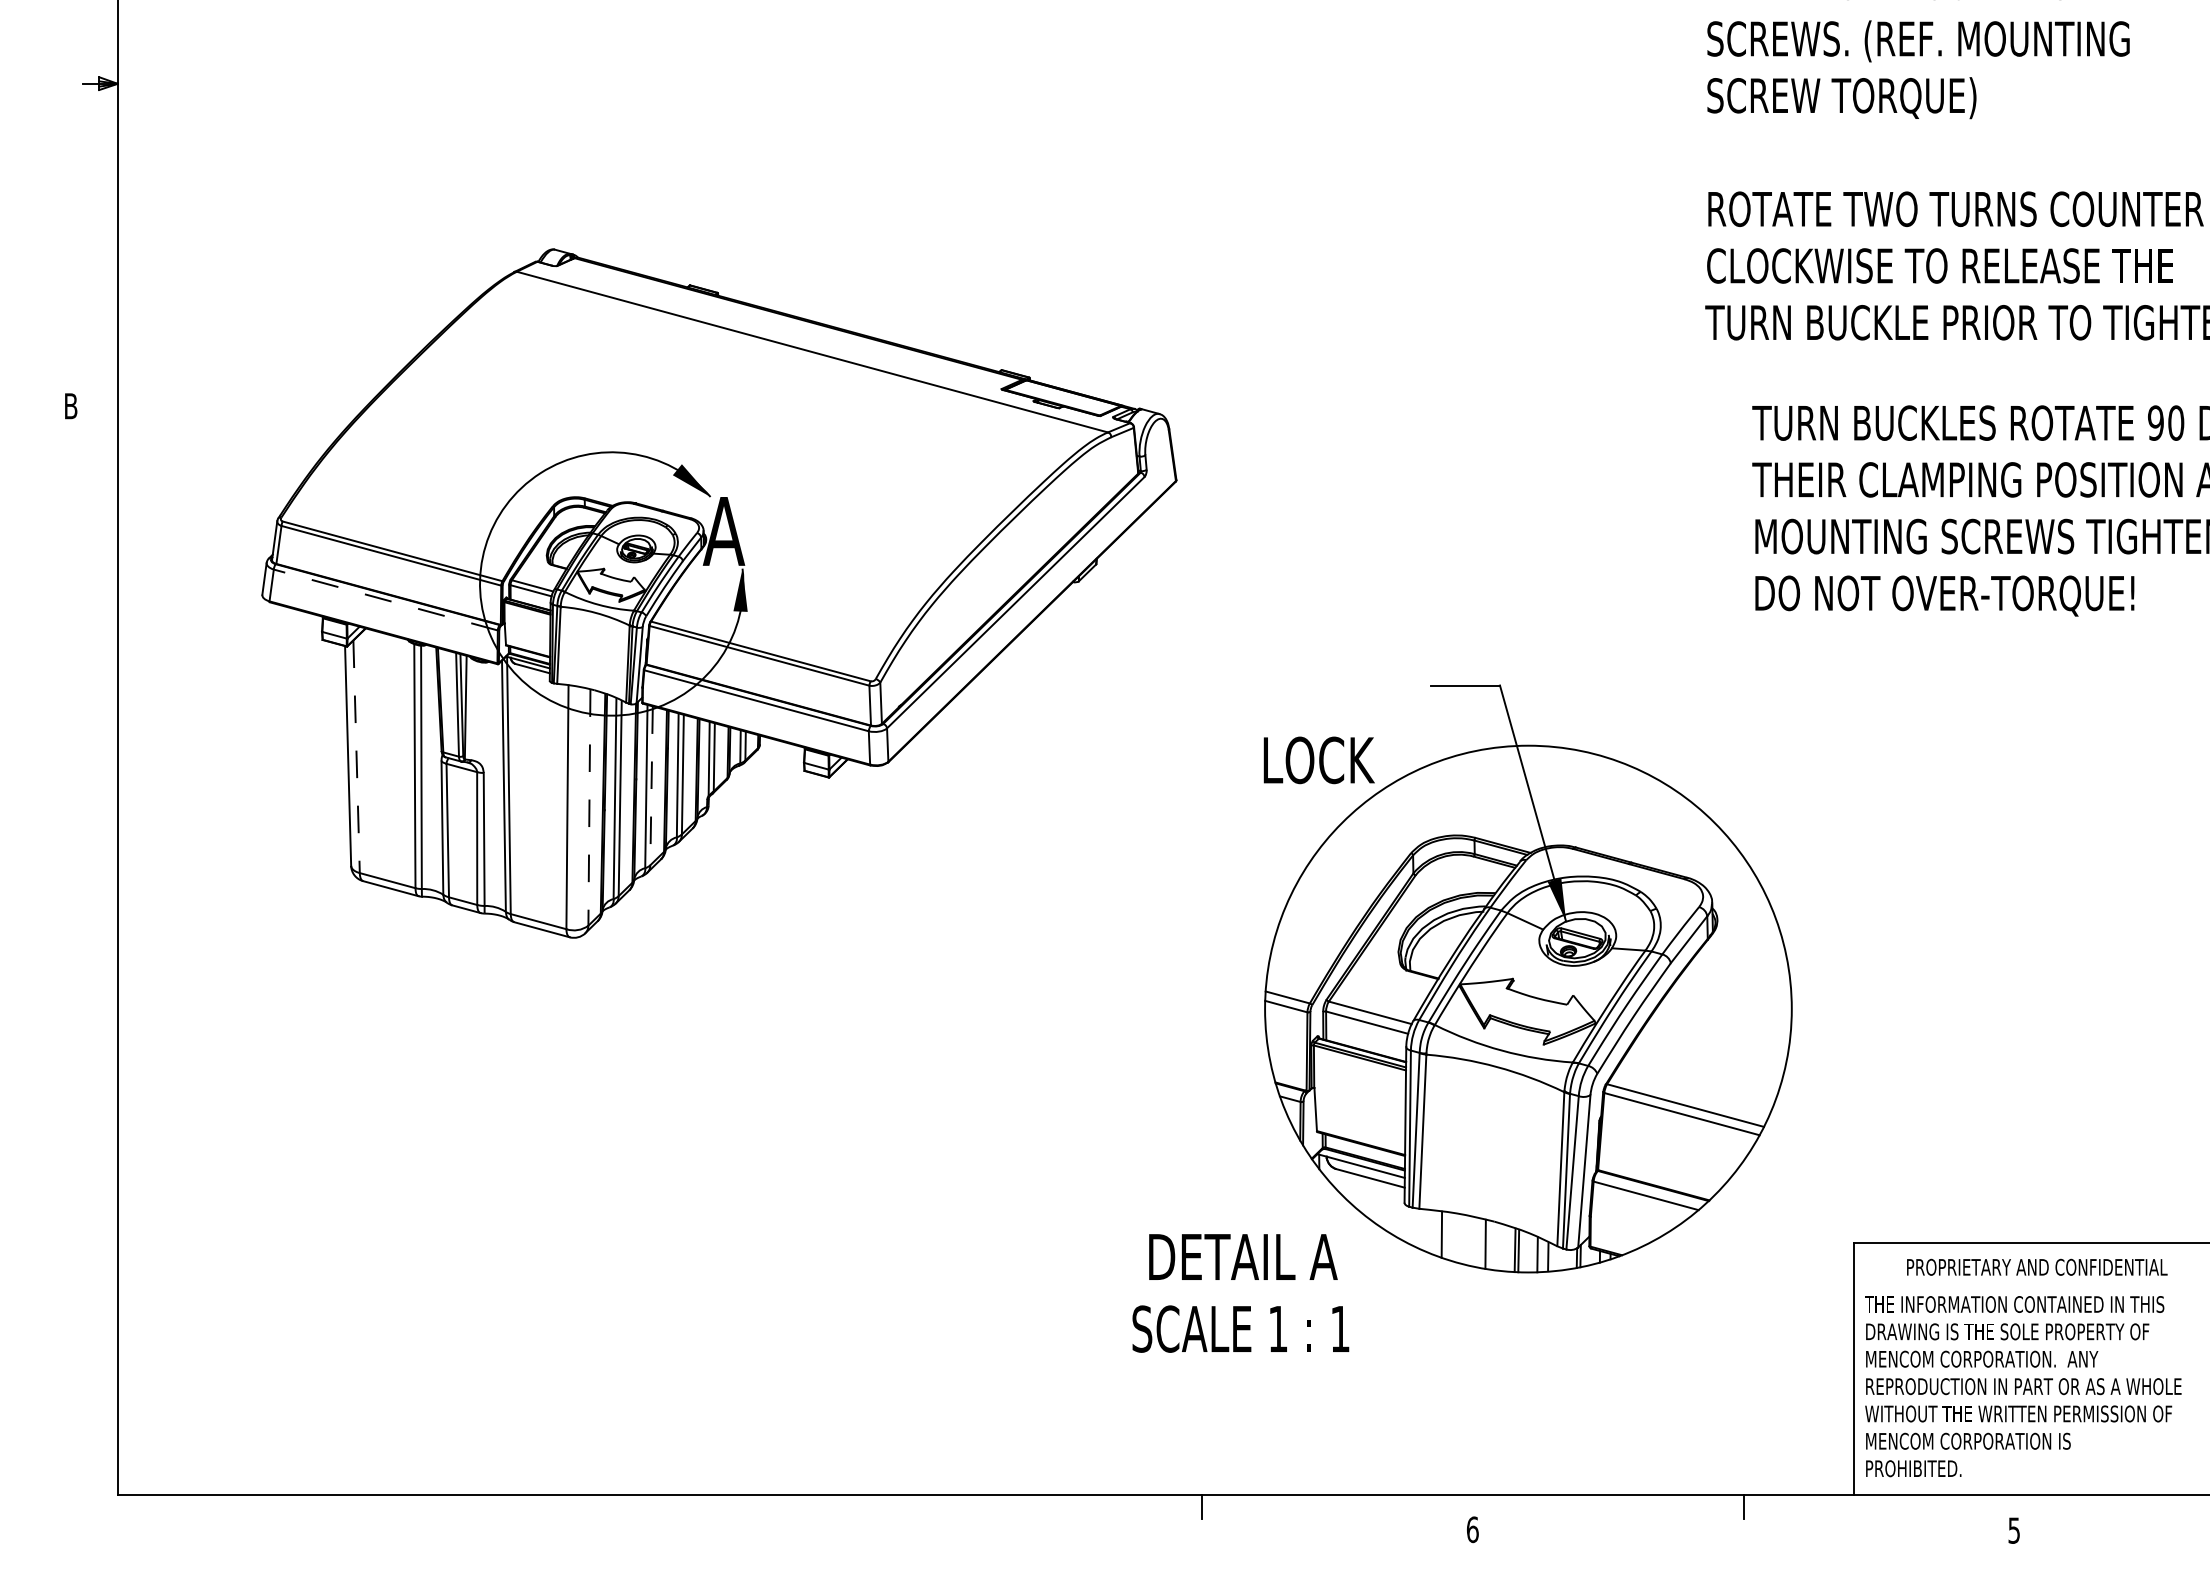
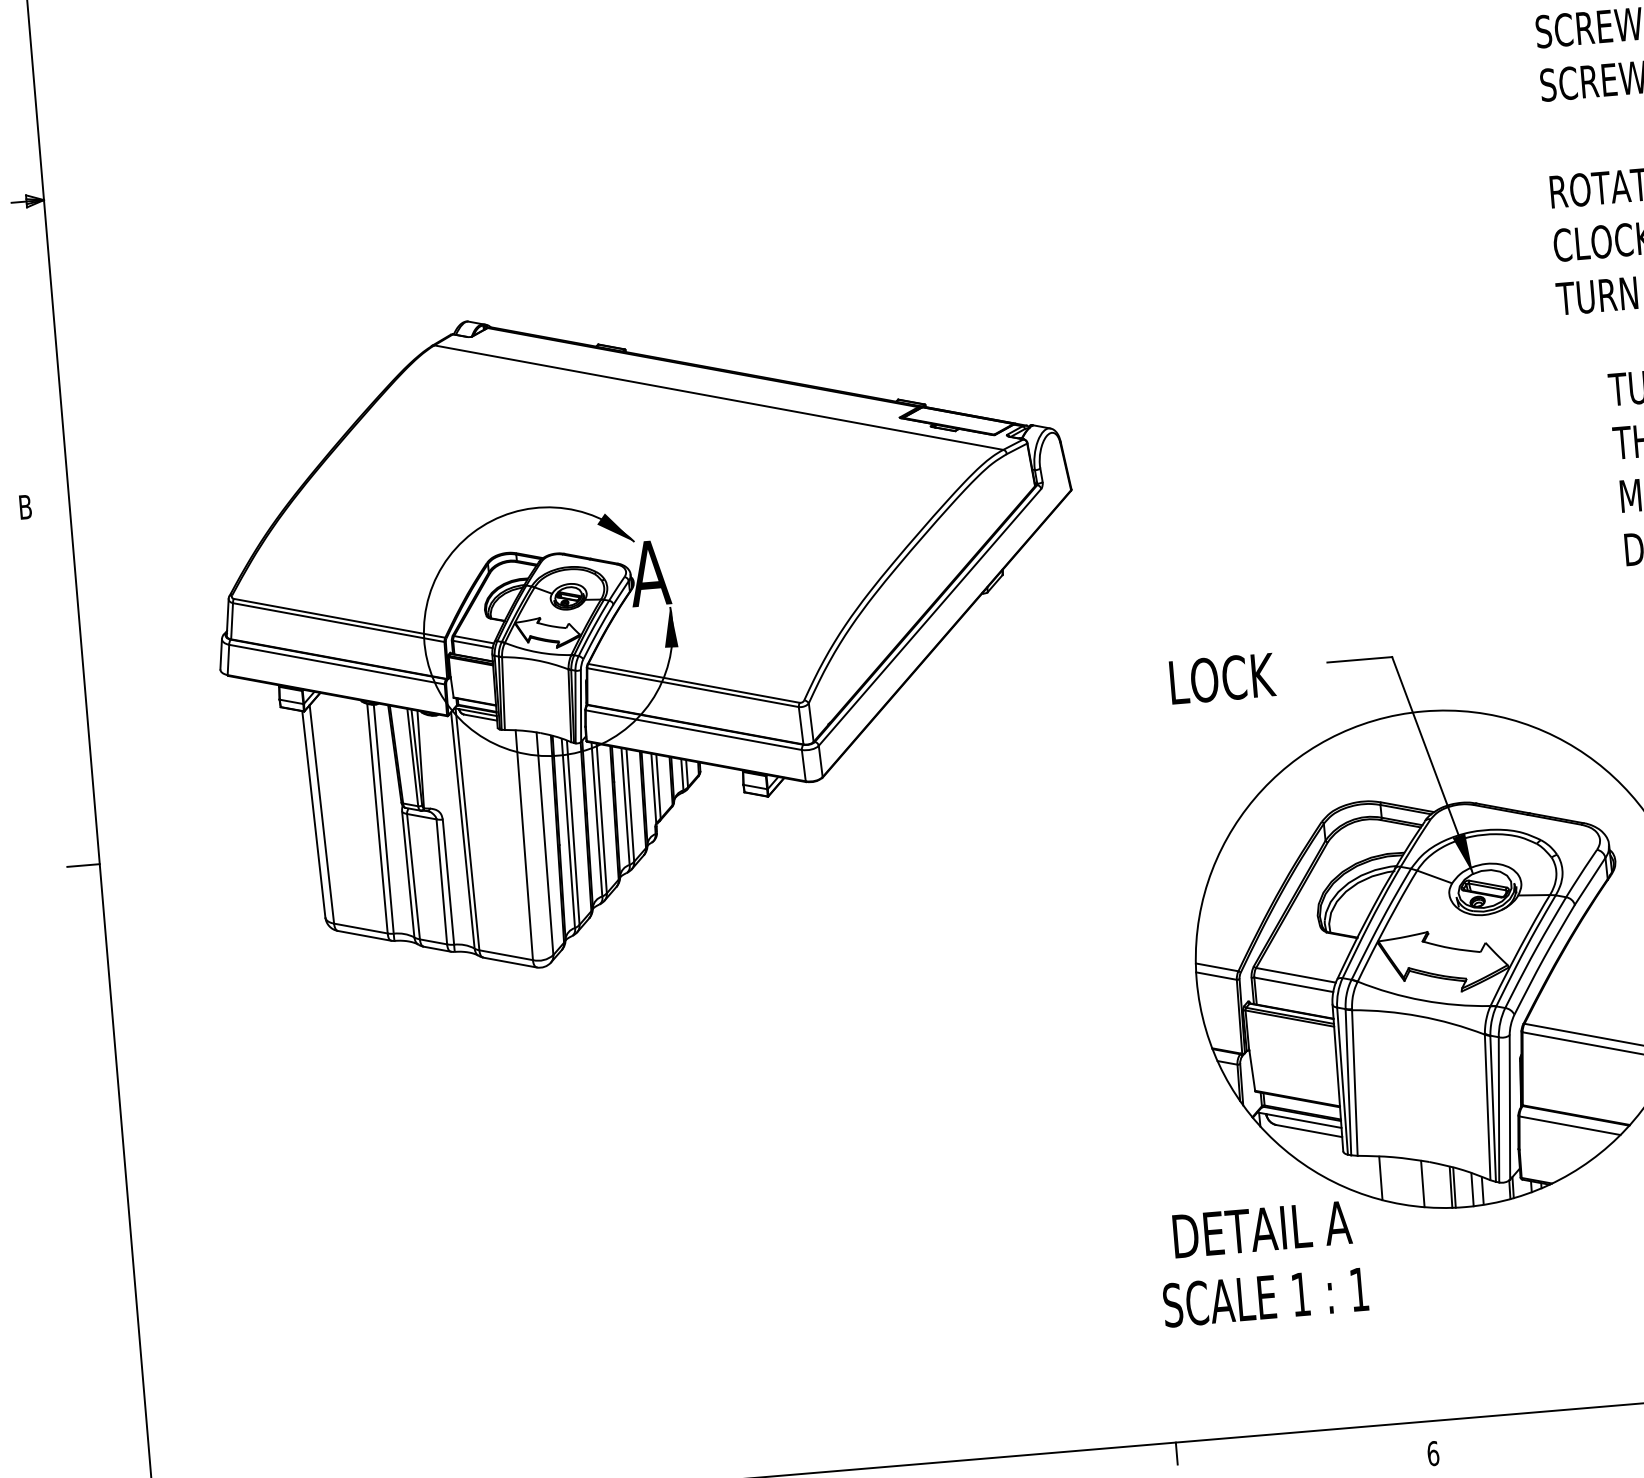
line: (385, 599) -> (336, 664), dashed -> solid
line: (356, 757) -> (321, 815), dashed -> solid
text: (1318, 760) -> (1222, 678), moved
line: (651, 786) -> (601, 819), dashed -> solid
line: (100, 789) -> (83, 865), added
line: (589, 808) -> (545, 844), dashed -> solid
text: (1240, 1293) -> (1262, 1263), moved

